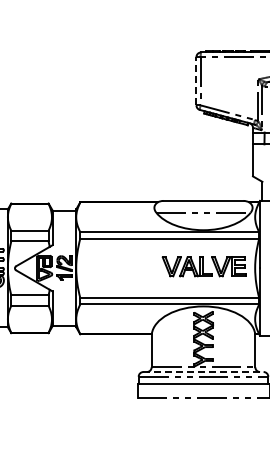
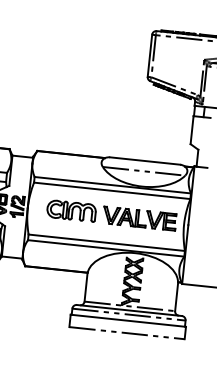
line: (196, 80) -> (150, 55), dashed -> solid
part: (125, 266) -> (70, 211), added
line: (204, 372) -> (130, 310), dashed -> solid

